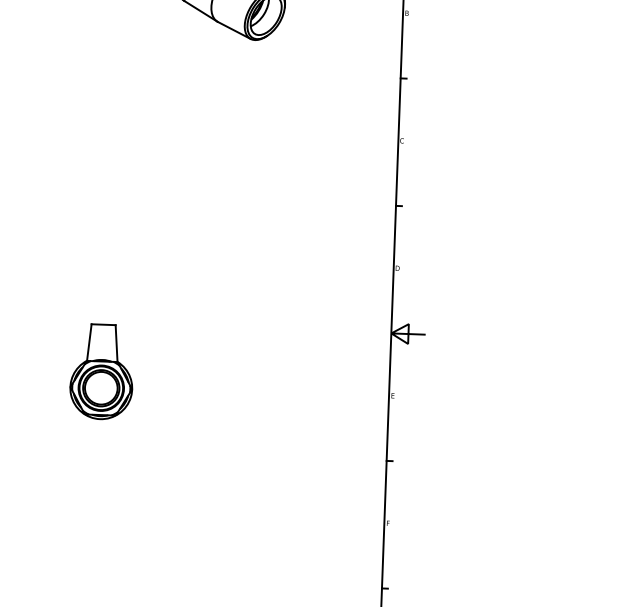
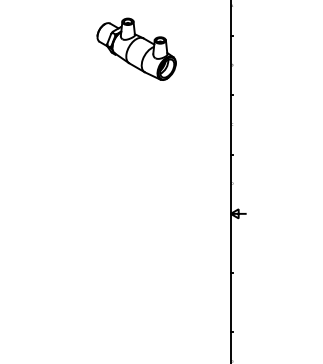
part: (100, 371) -> (96, 236), removed

